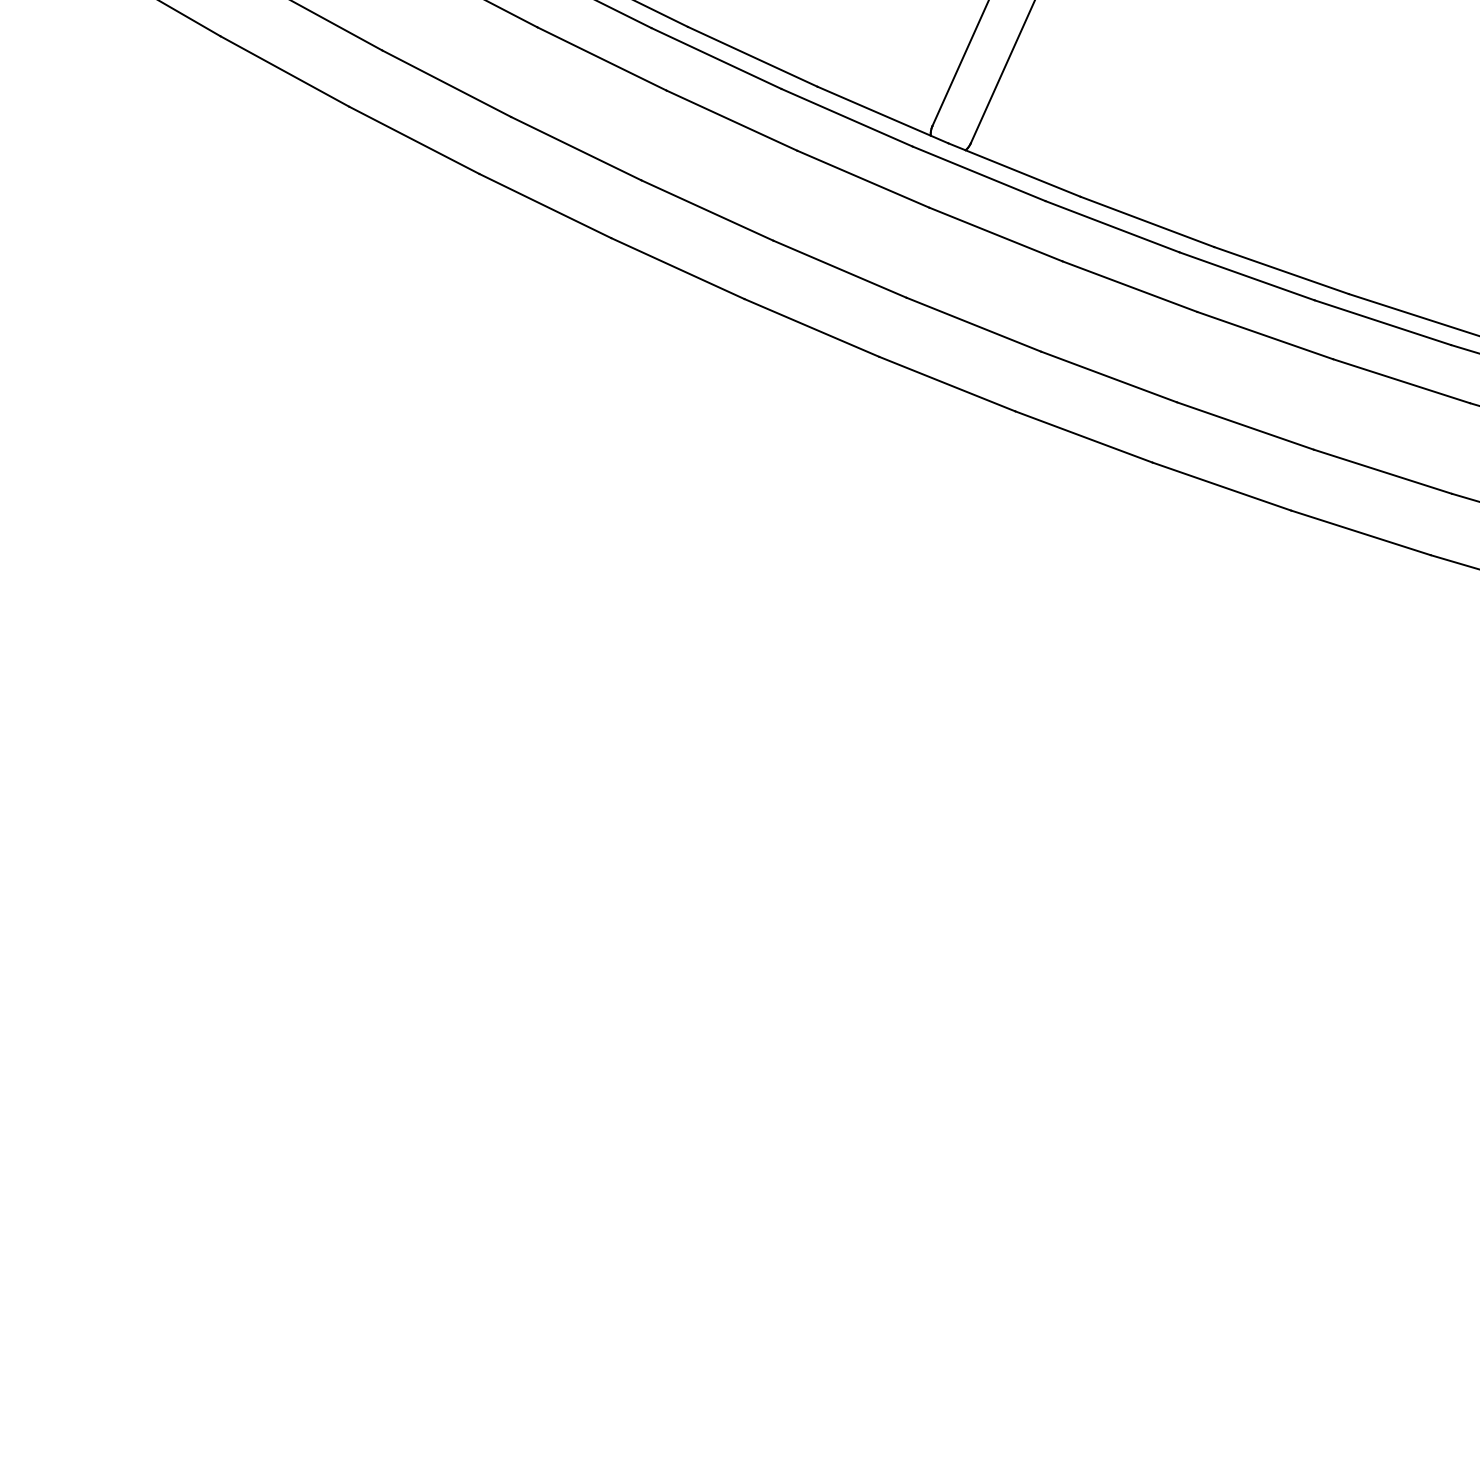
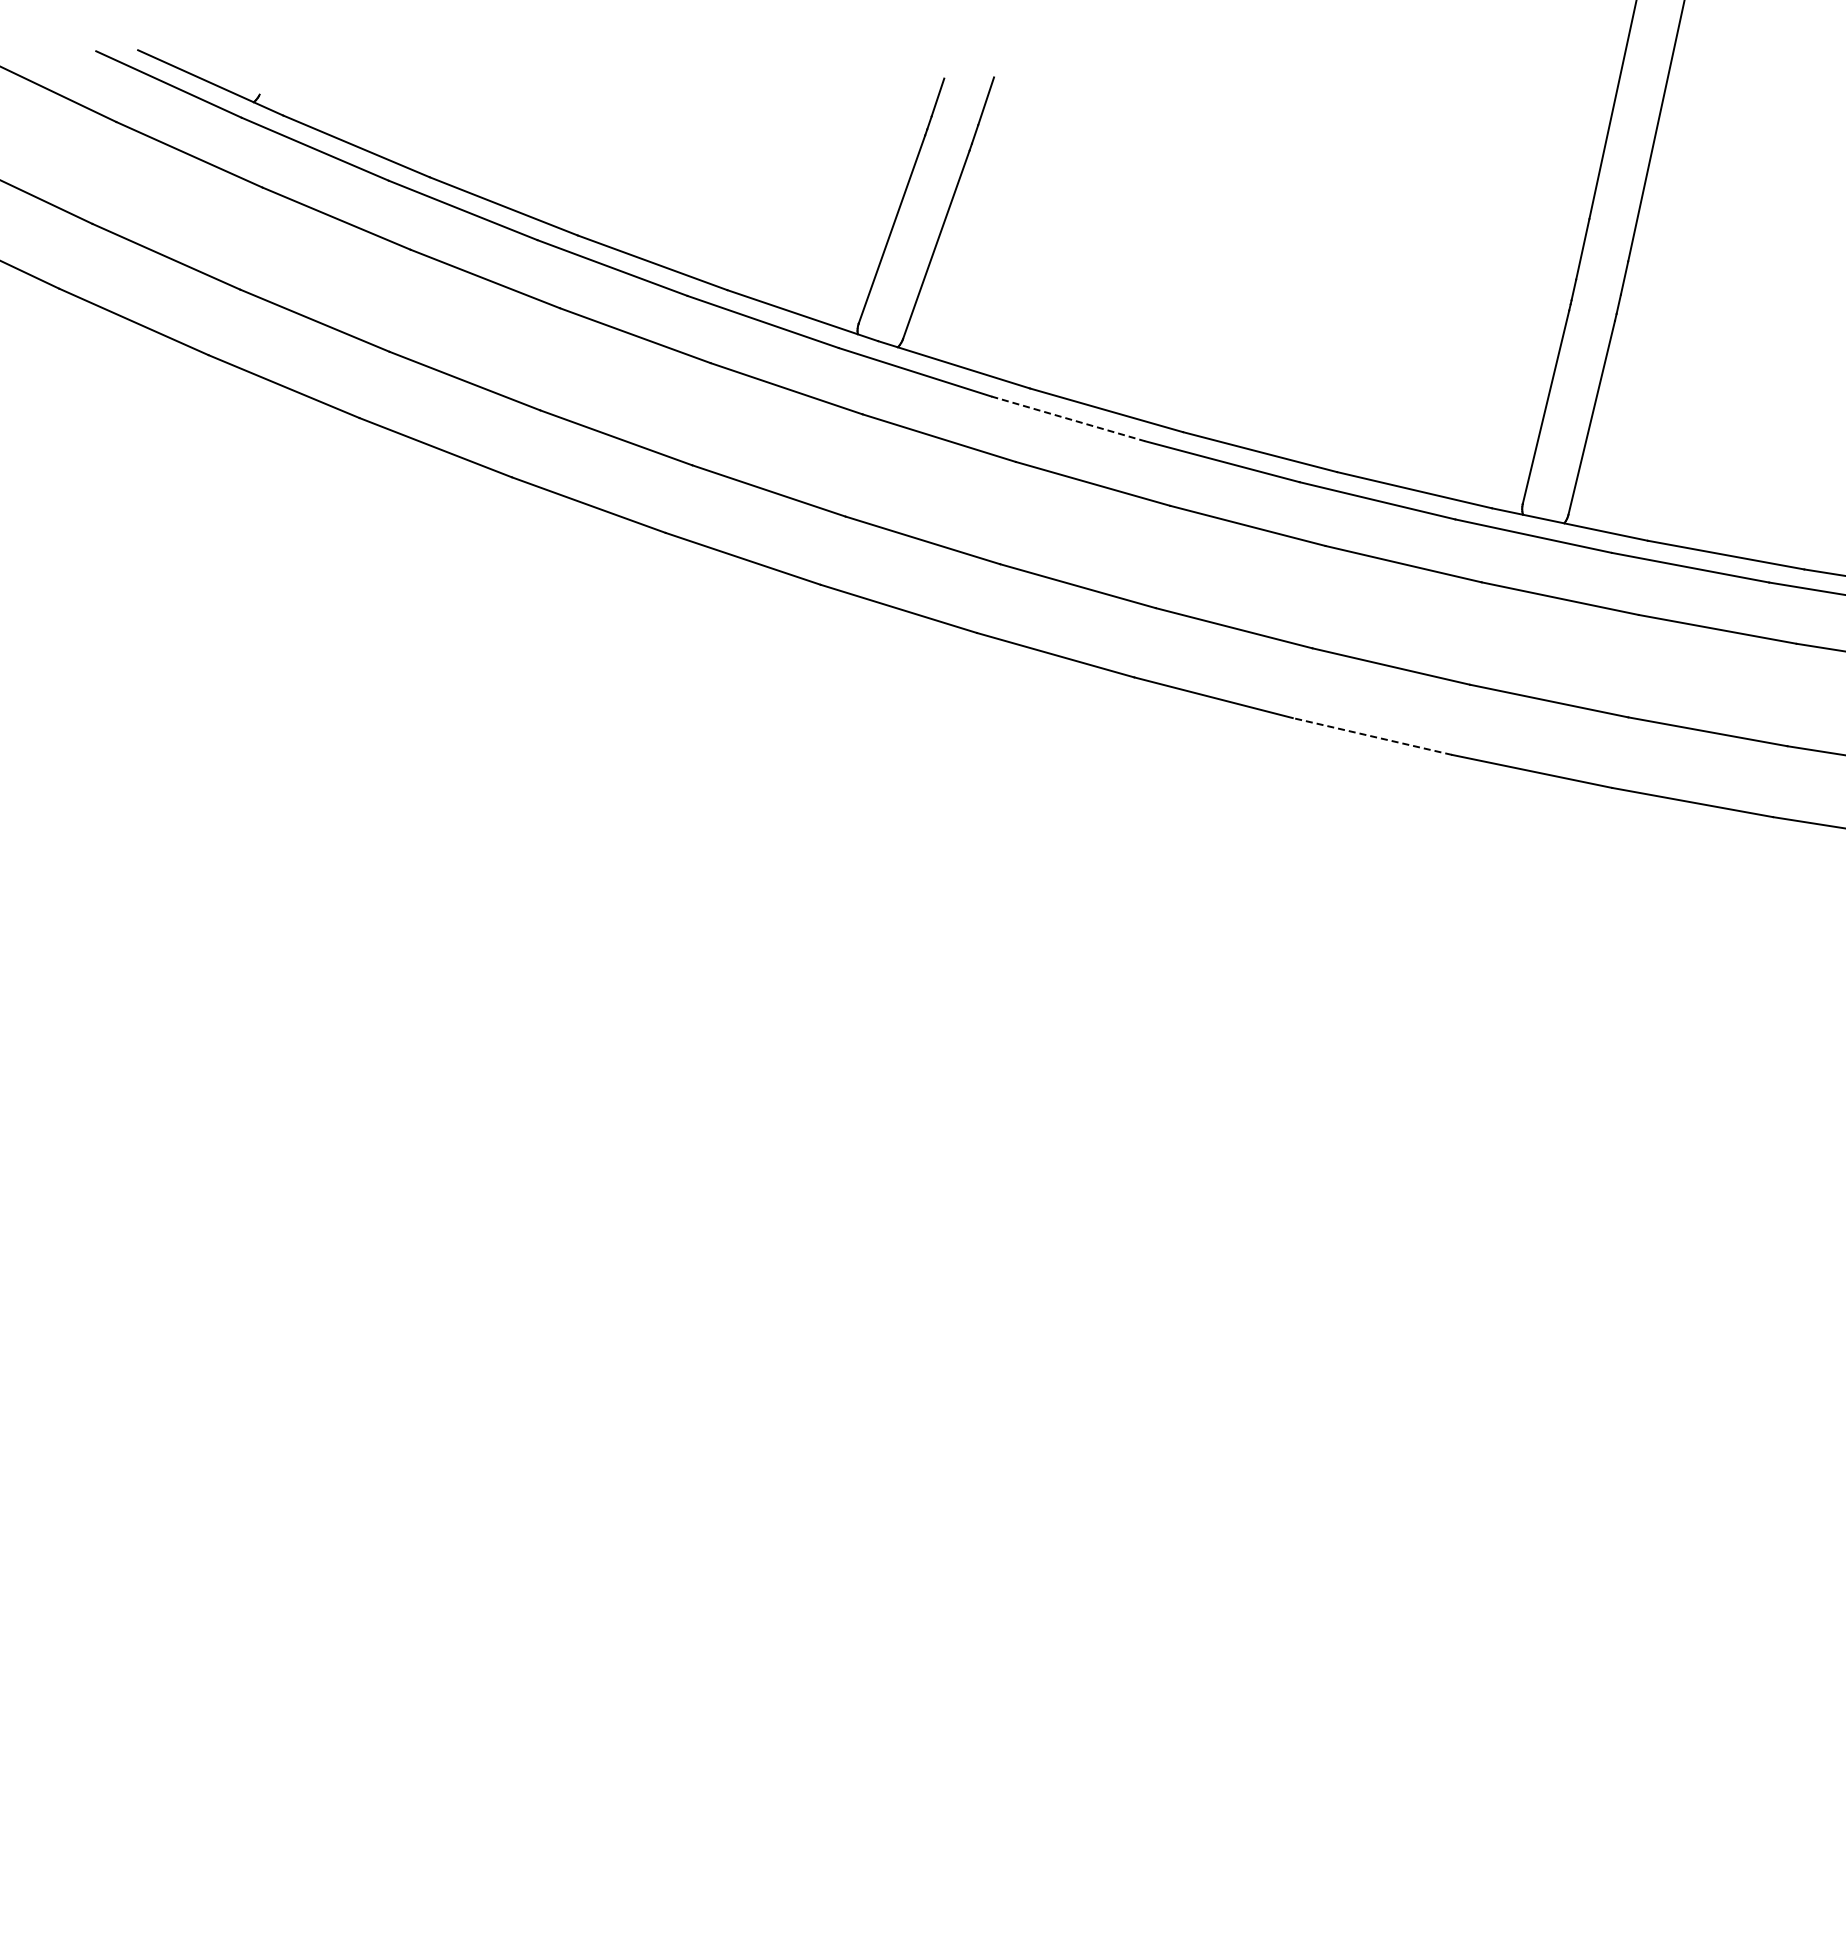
line: (1112, 227) -> (1068, 419), solid -> dashed
line: (1361, 532) -> (1372, 736), solid -> dashed

